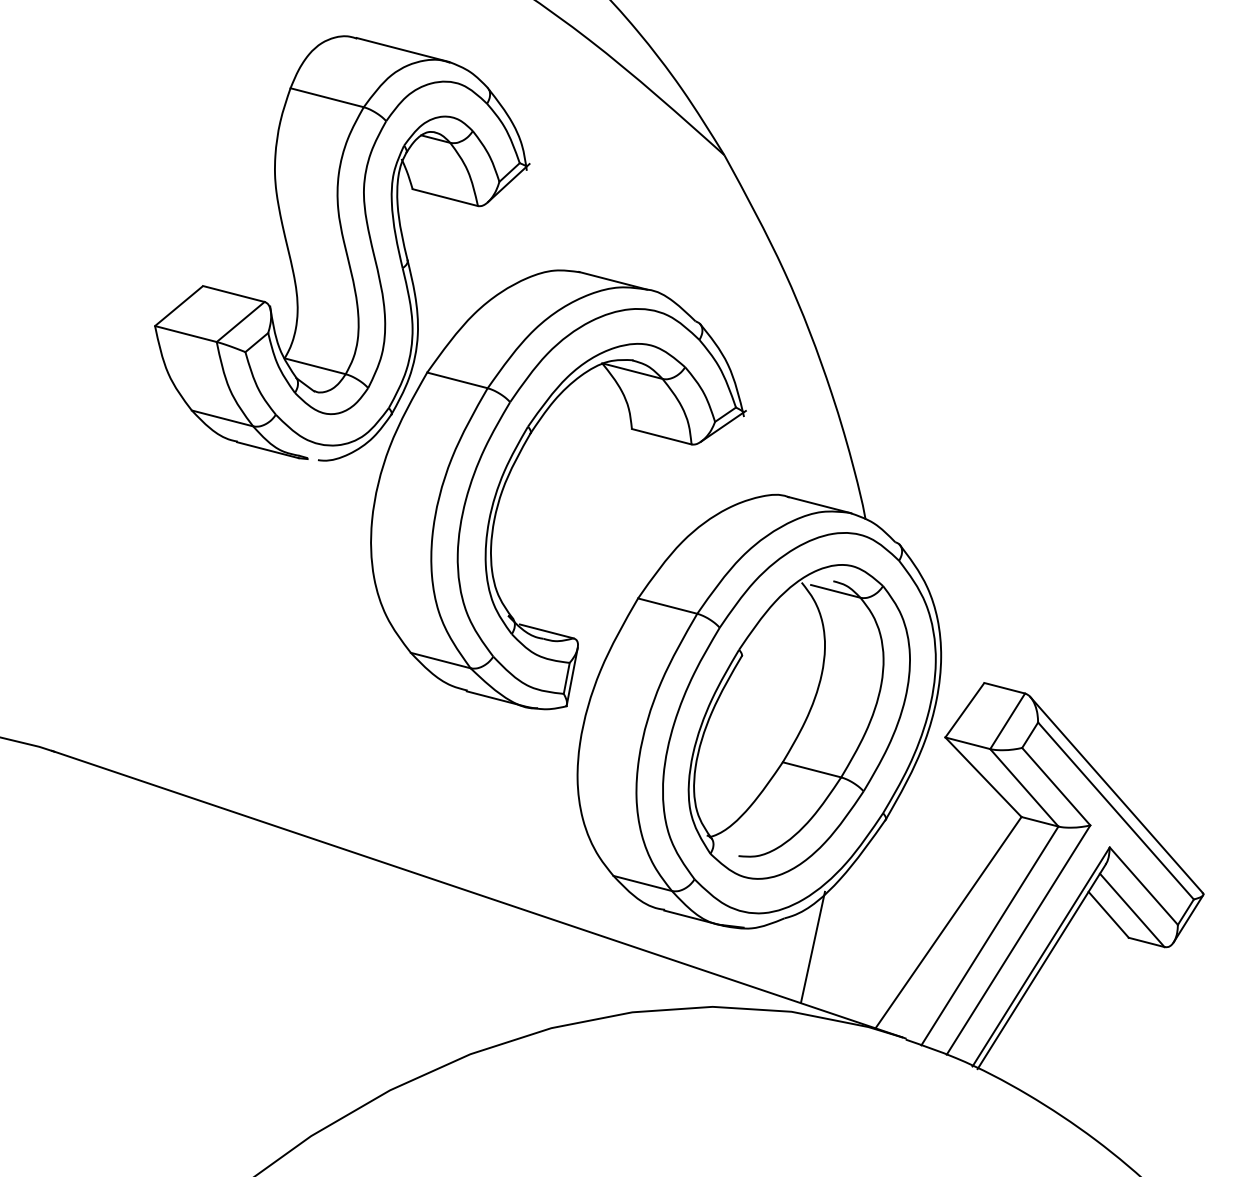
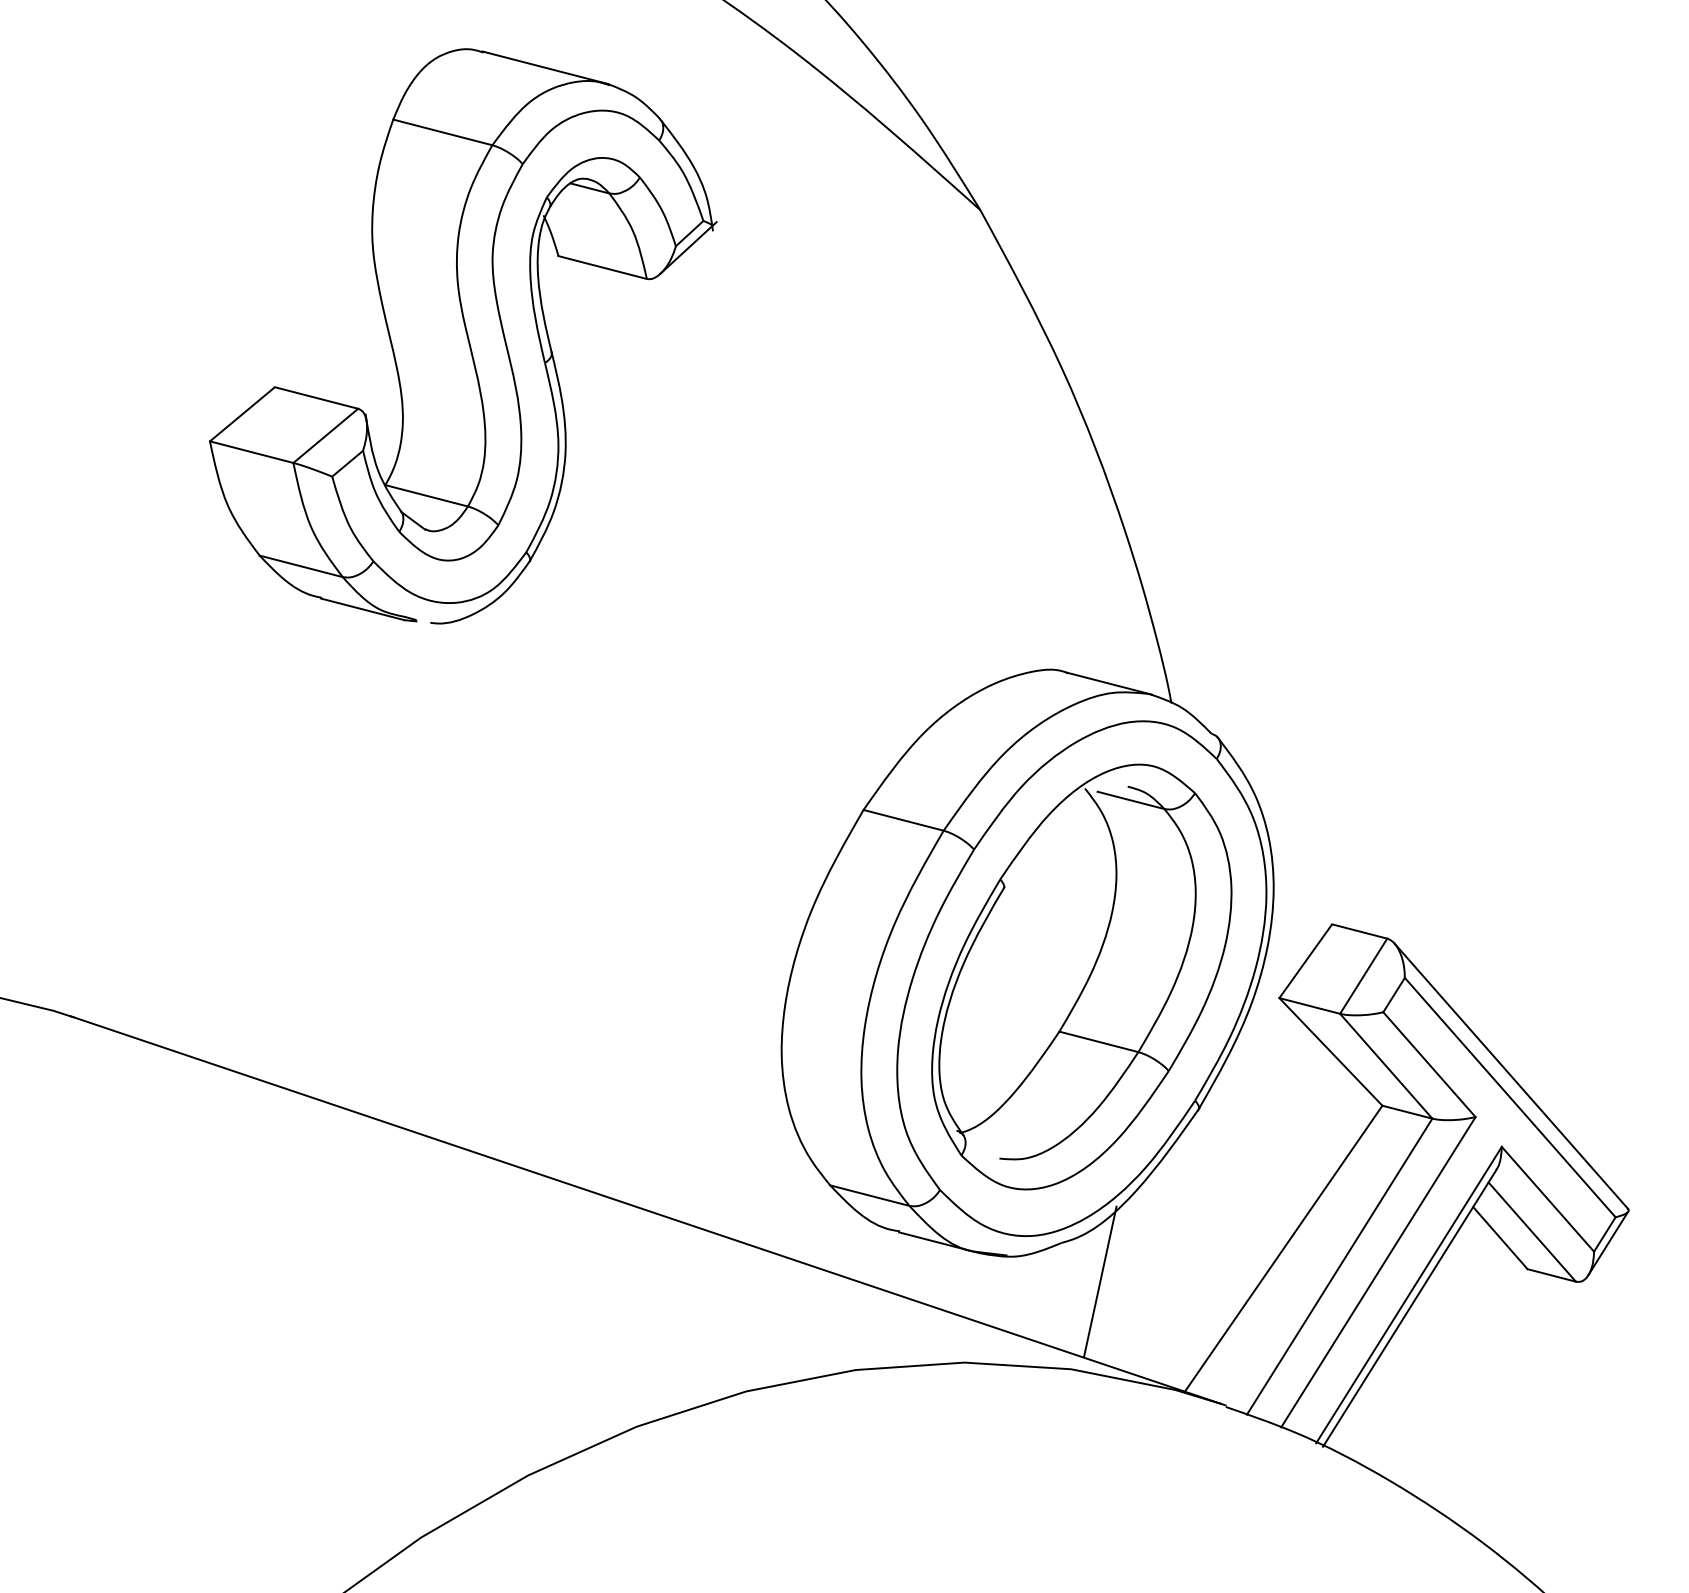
part: (513, 467) -> (694, 632), removed

